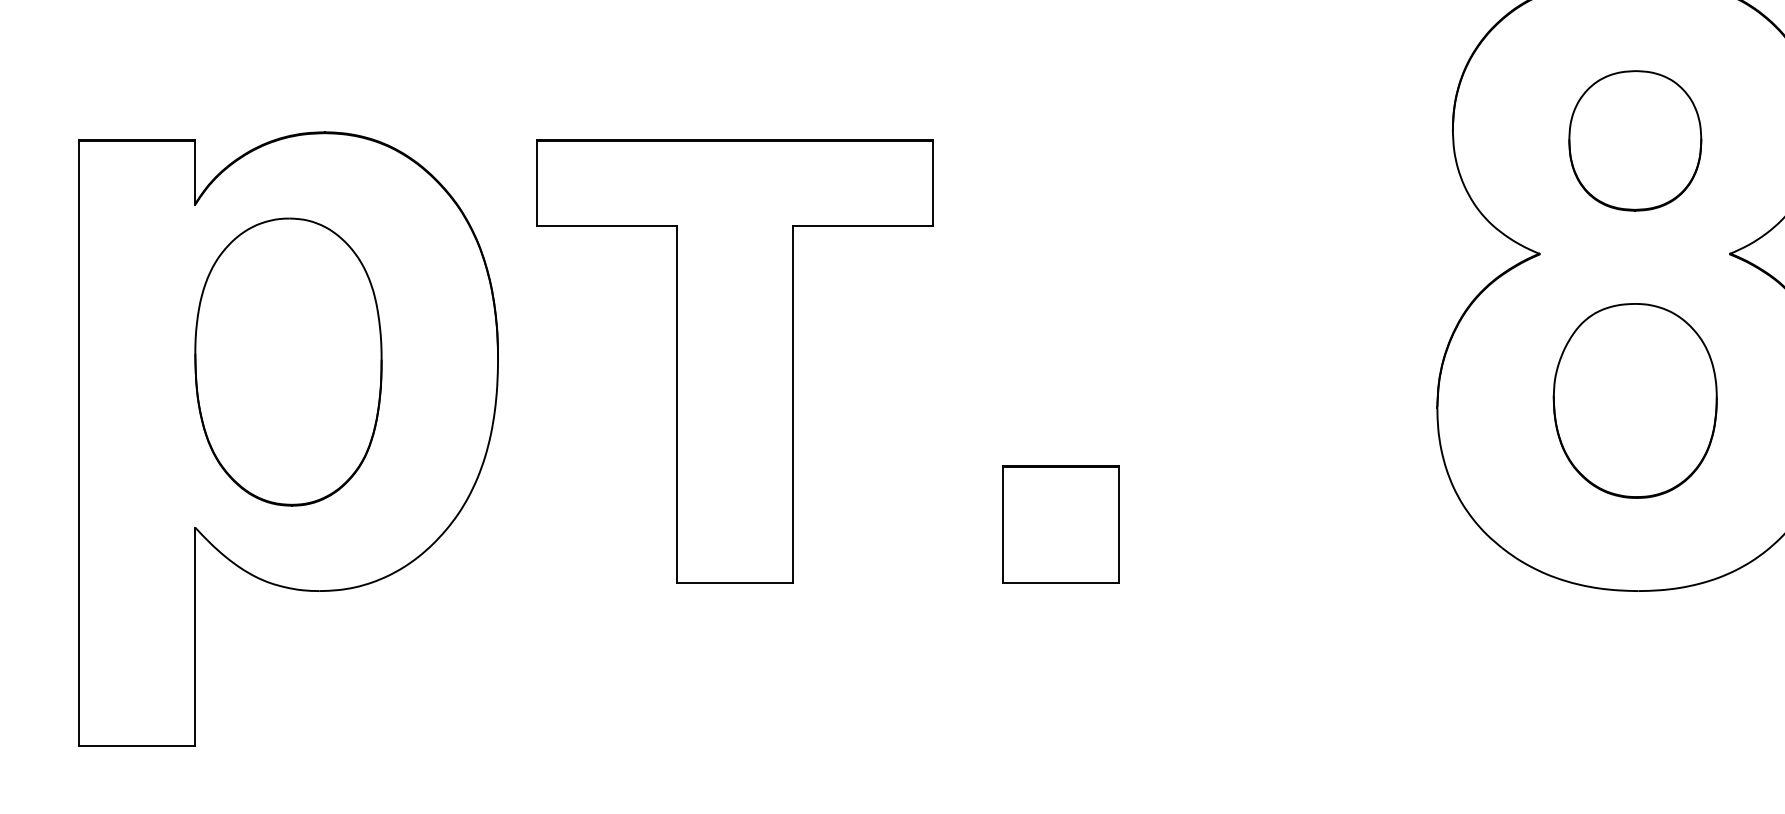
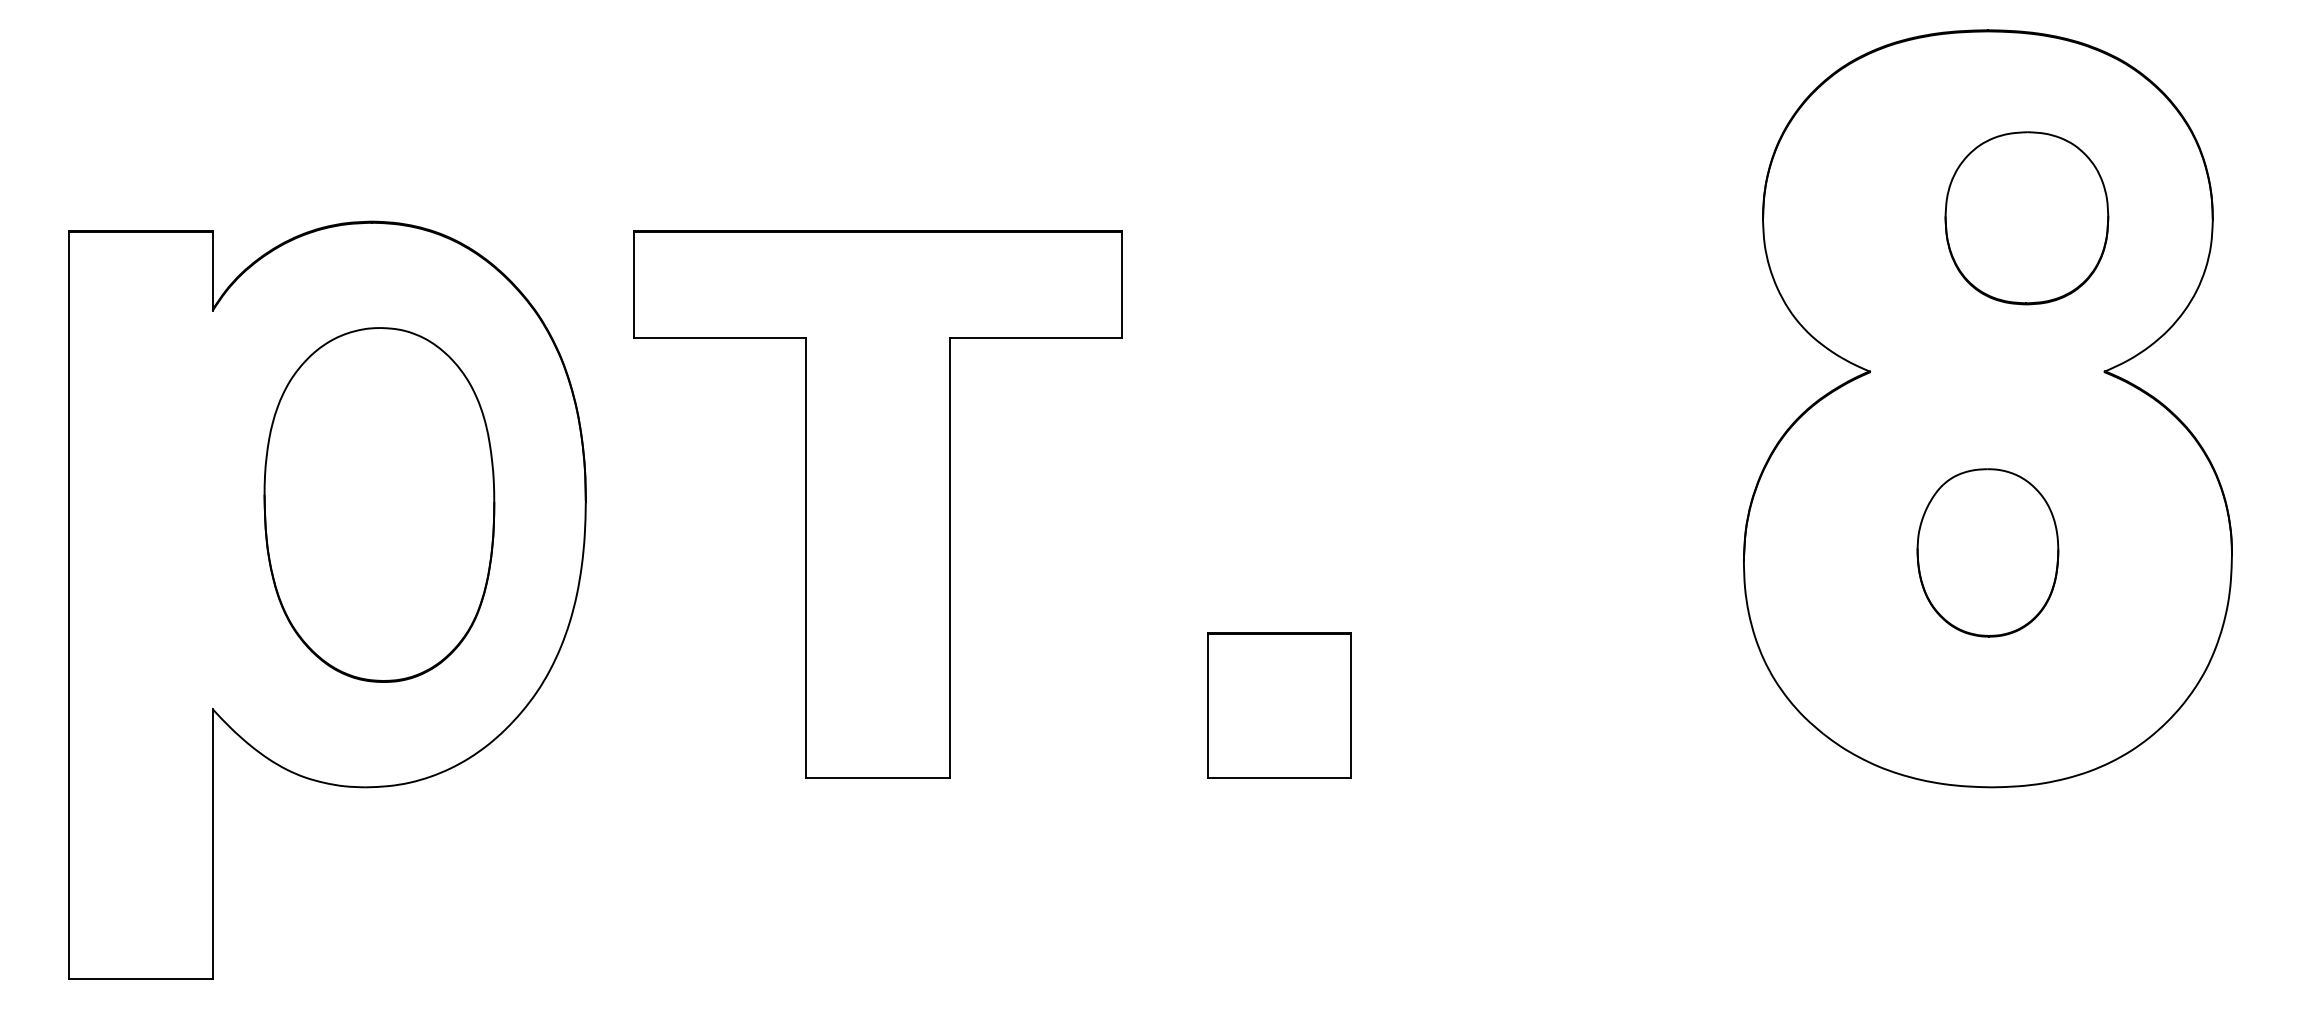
part: (1634, 141) -> (2026, 218), moved
part: (288, 361) -> (379, 504), moved
part: (1634, 400) -> (1987, 552), size x0.7

